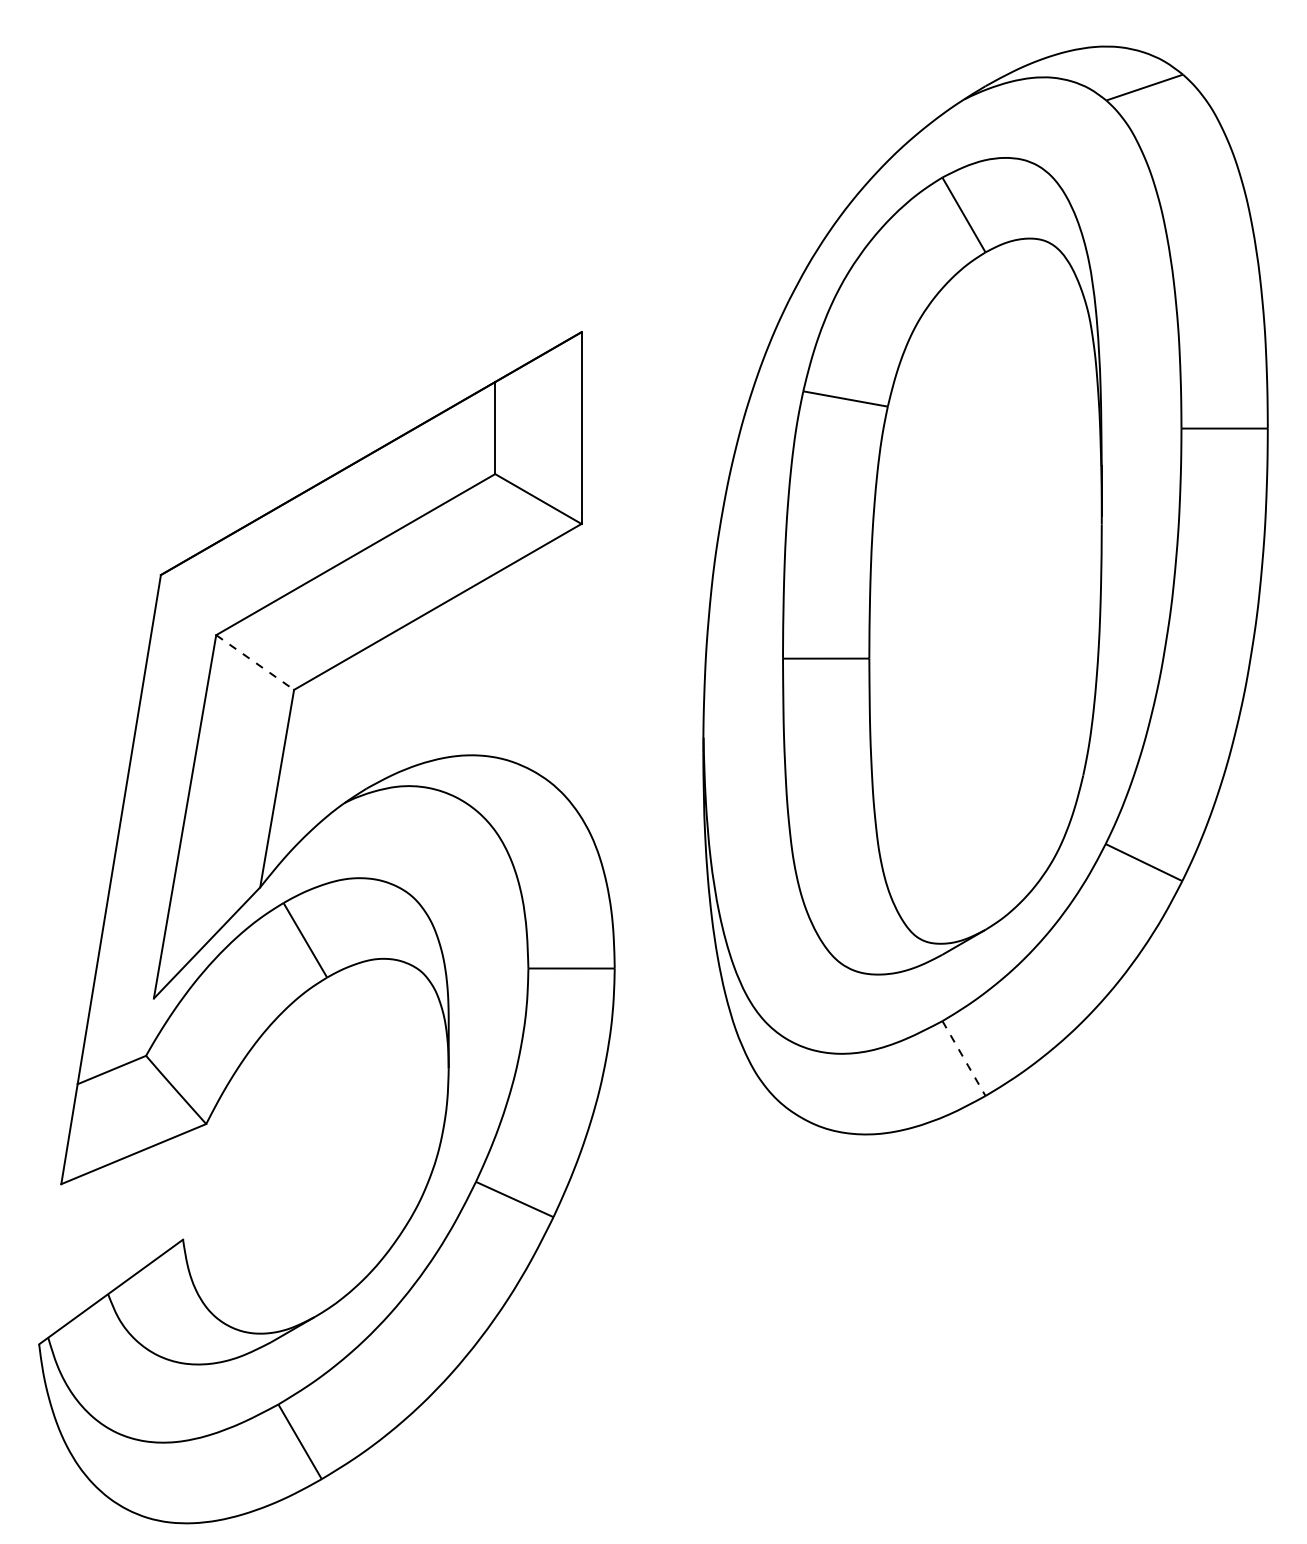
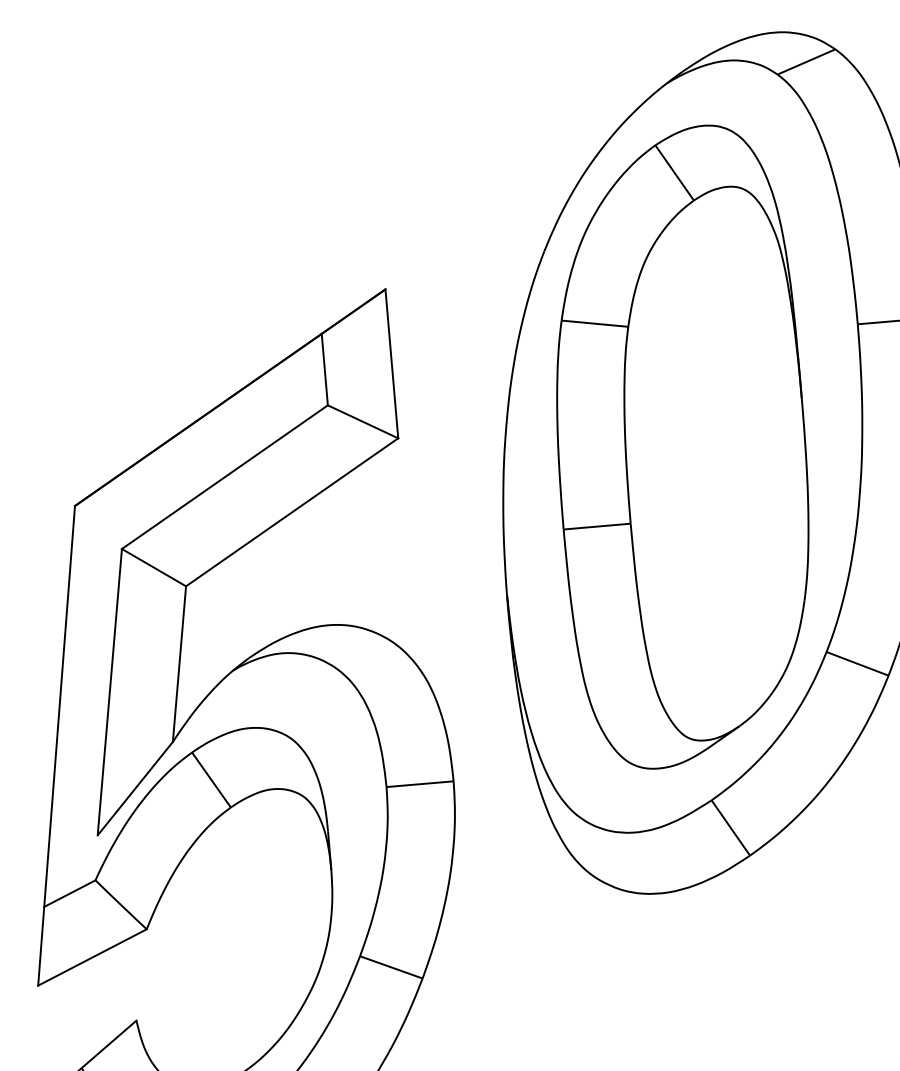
line: (255, 662) -> (154, 567), dashed -> solid
line: (964, 1059) -> (731, 828), dashed -> solid

